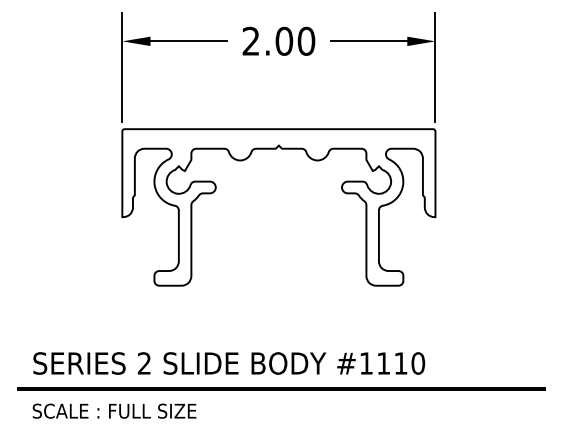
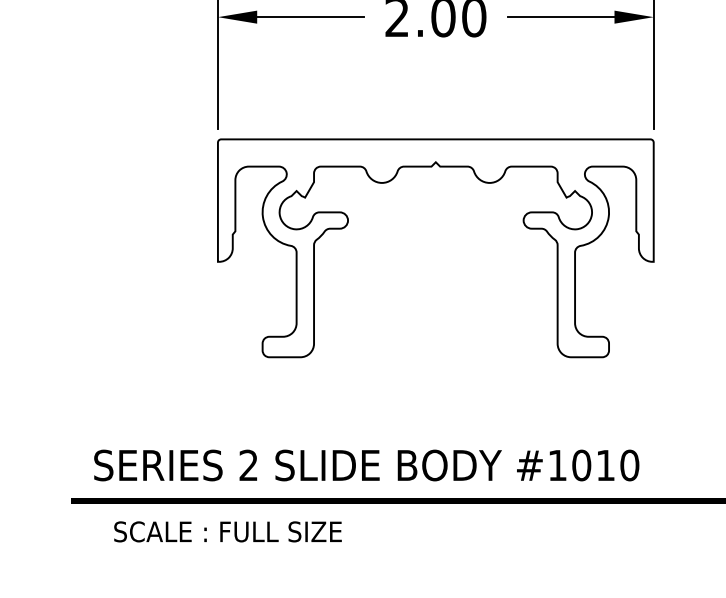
text: (383, 363) -> (581, 465), #1110 -> #1010
text: (114, 410) -> (227, 530), moved

